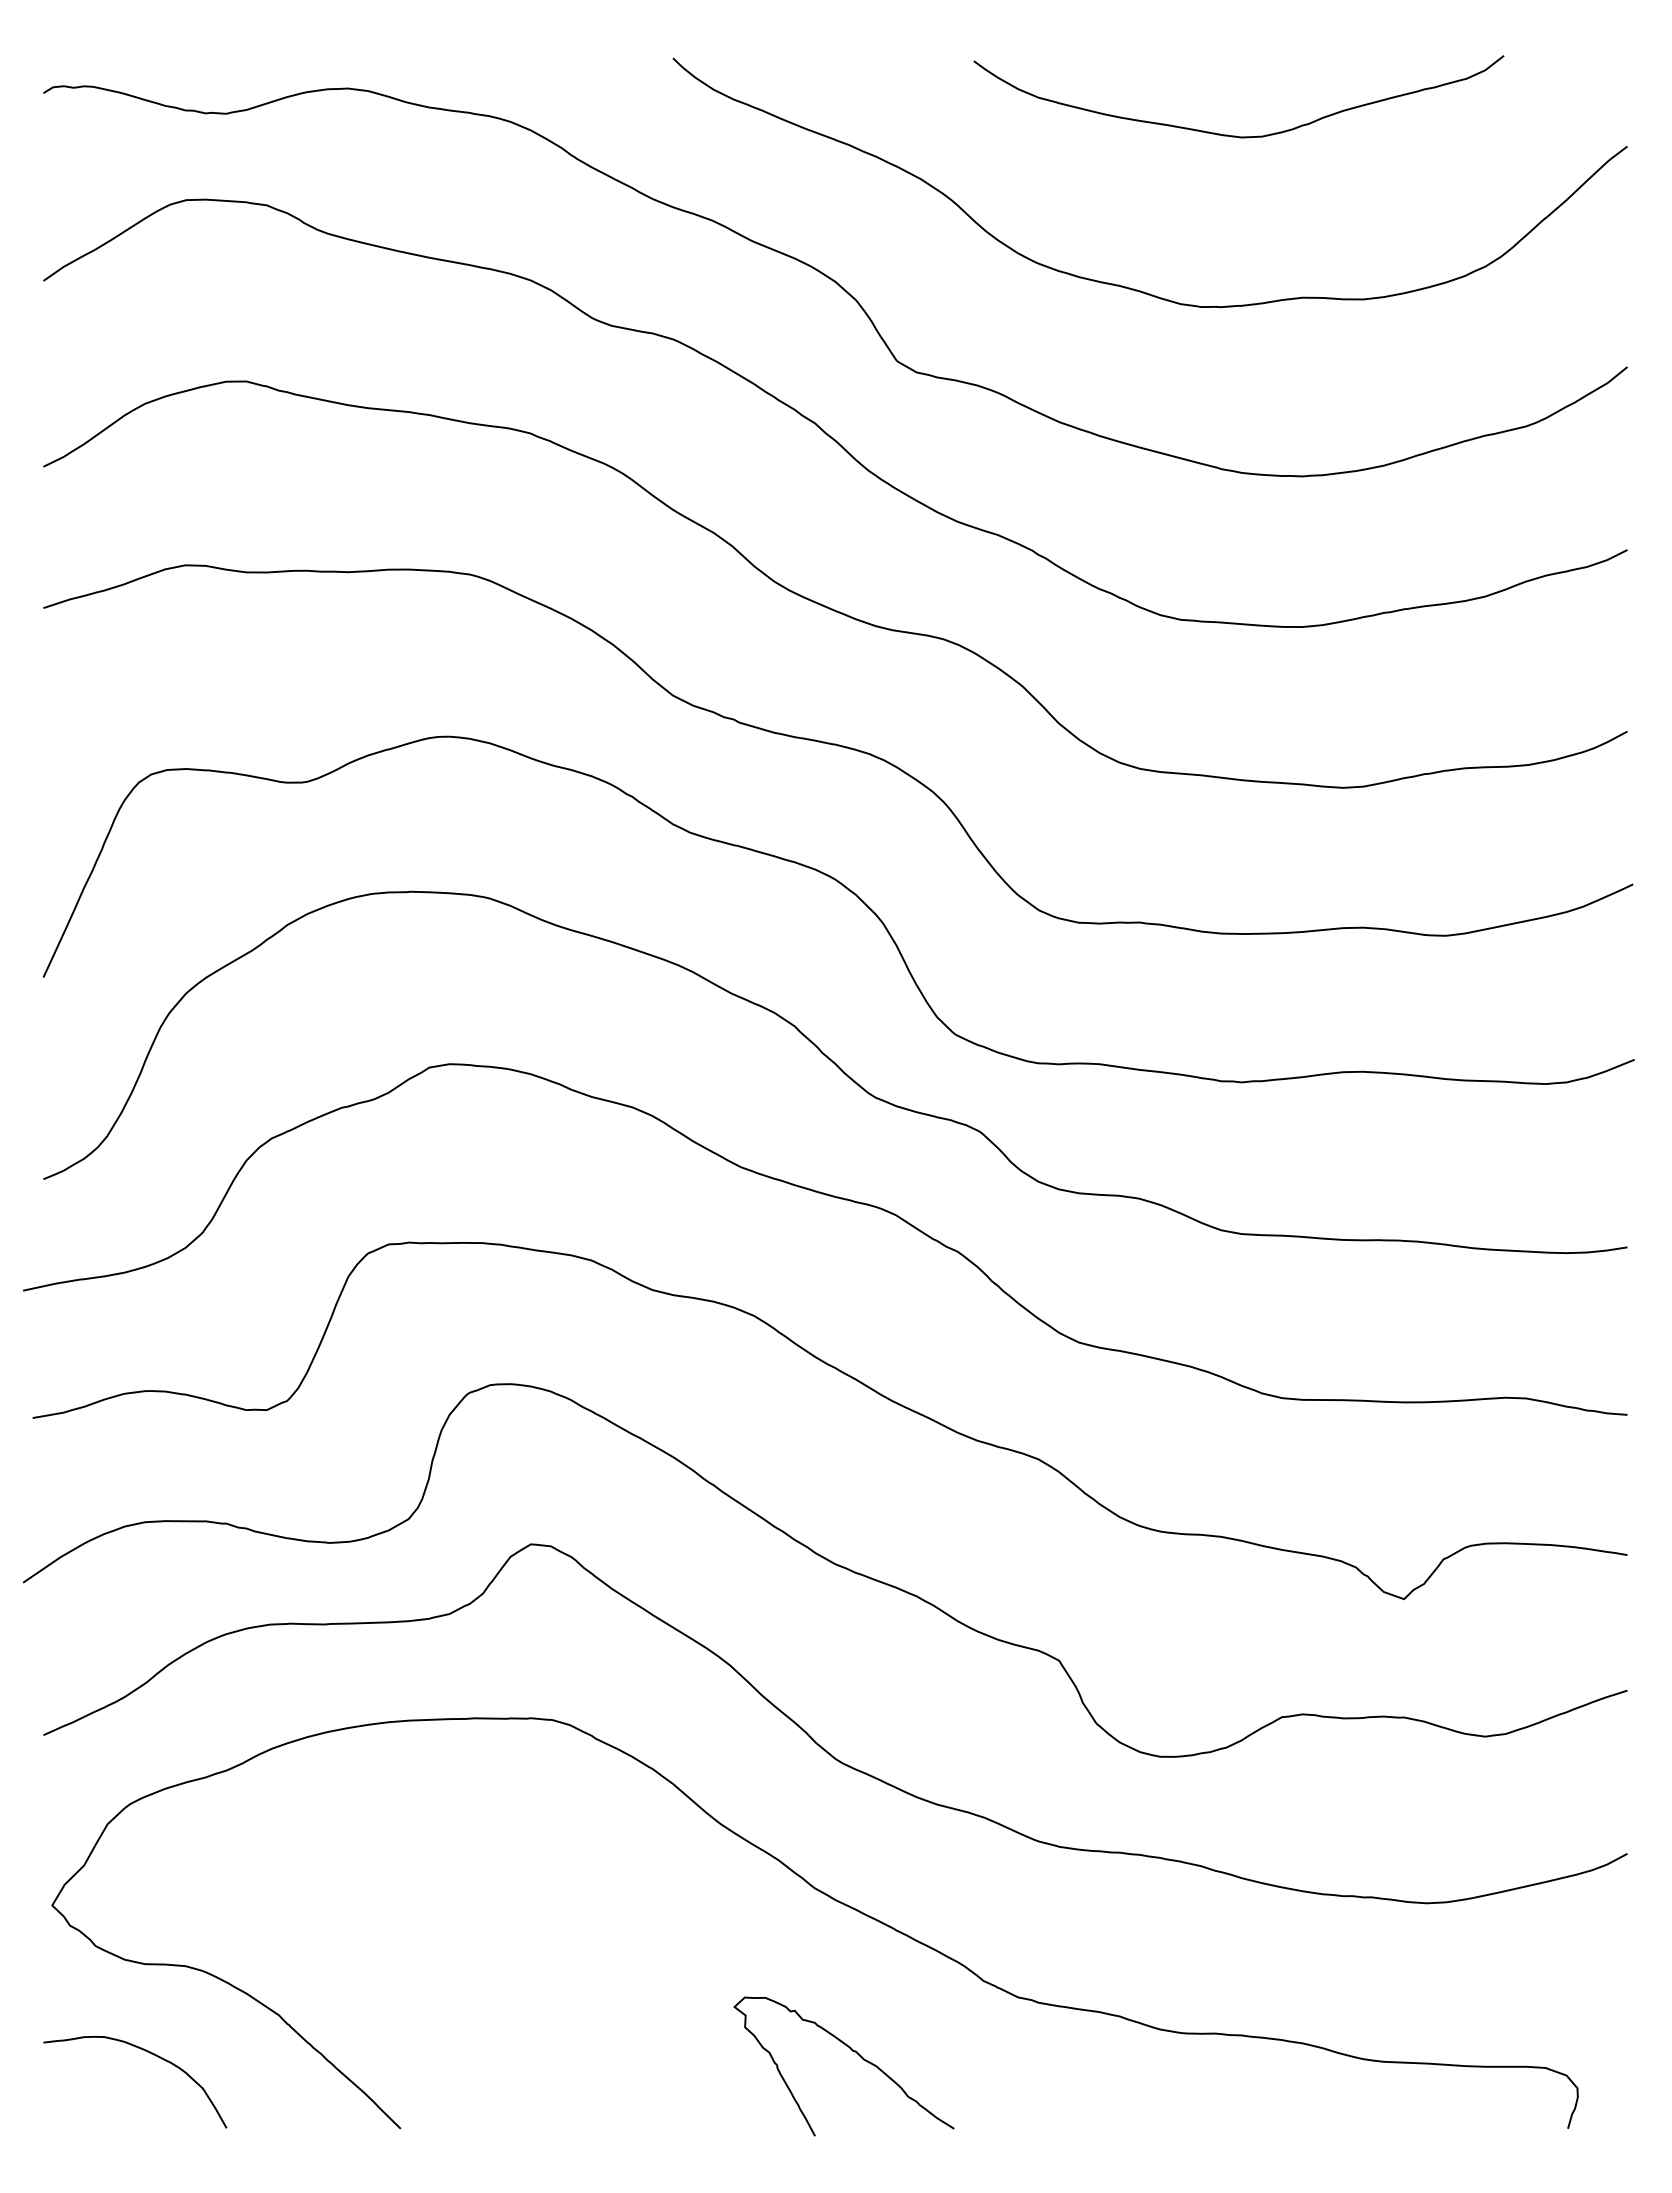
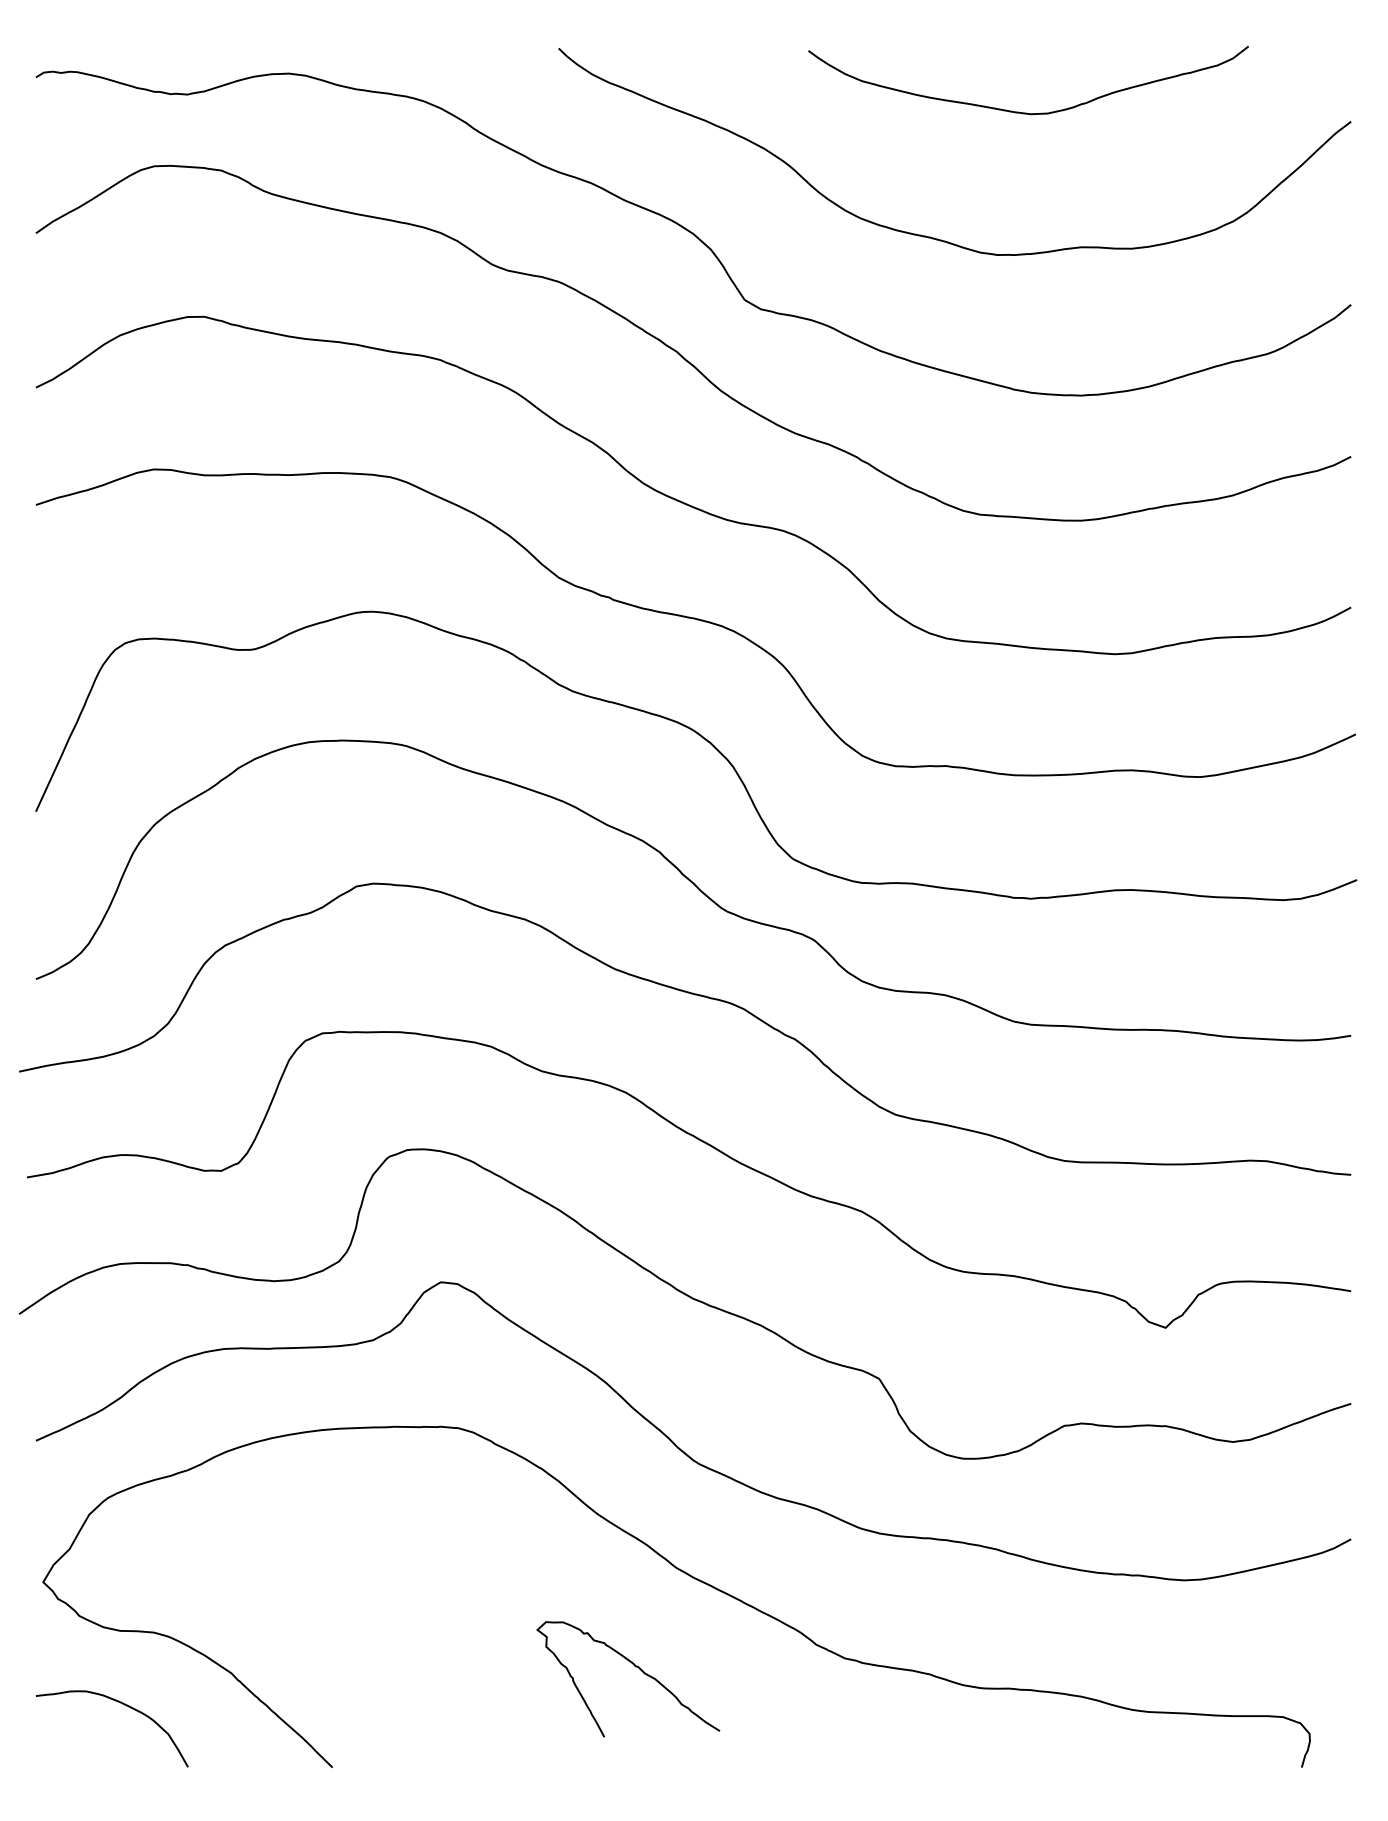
curve: (852, 2051) -> (635, 1666), moved

